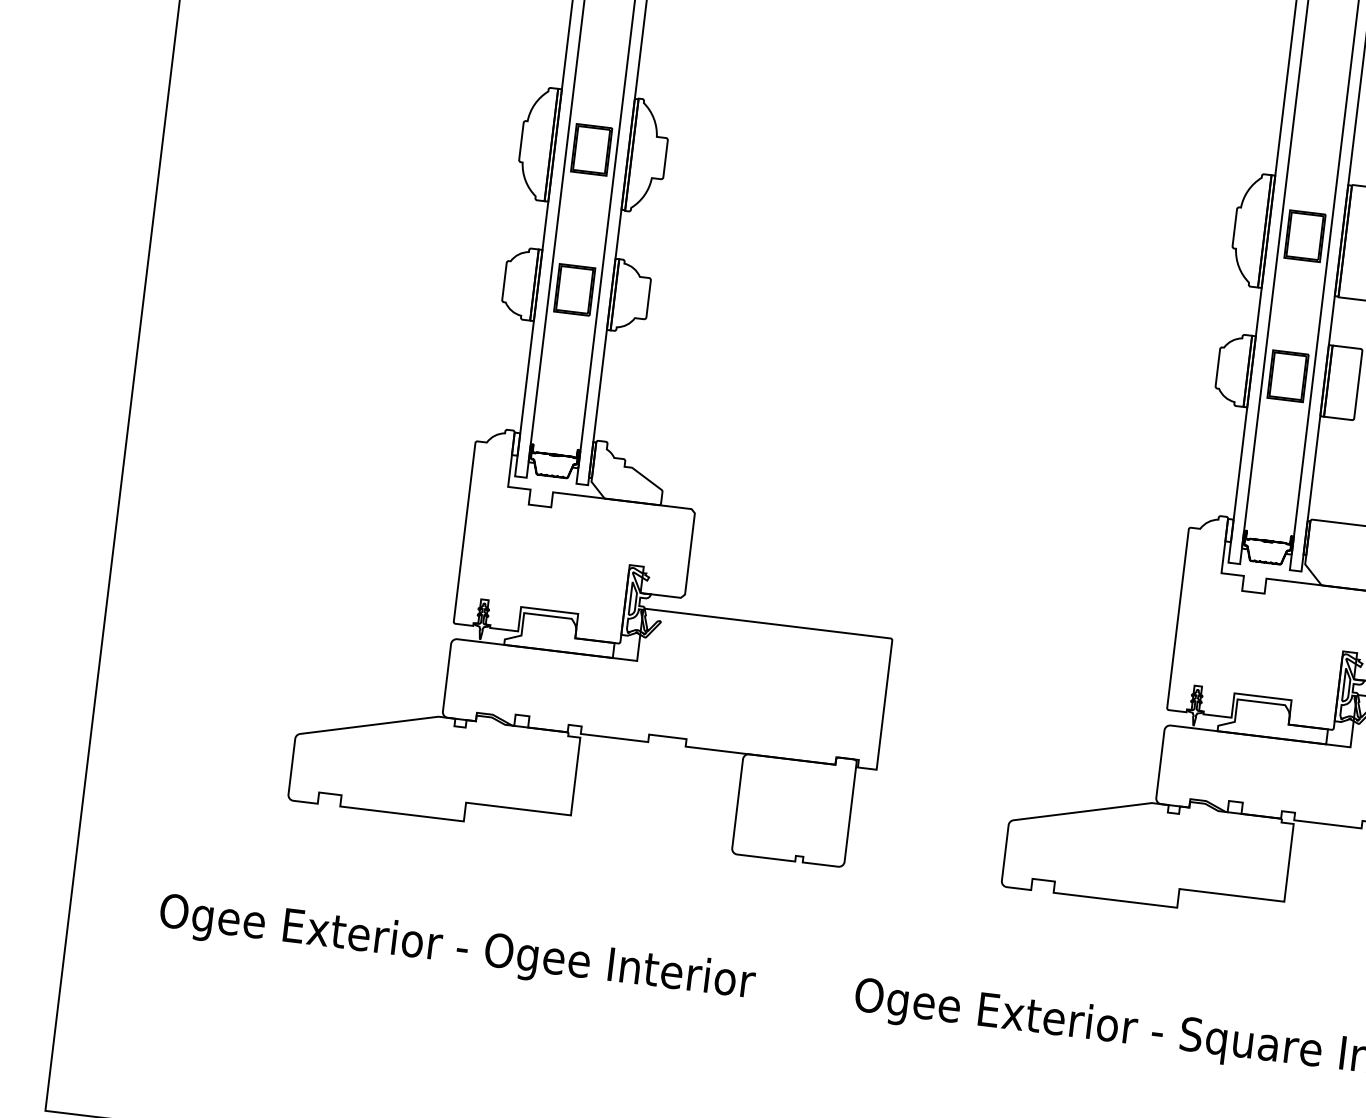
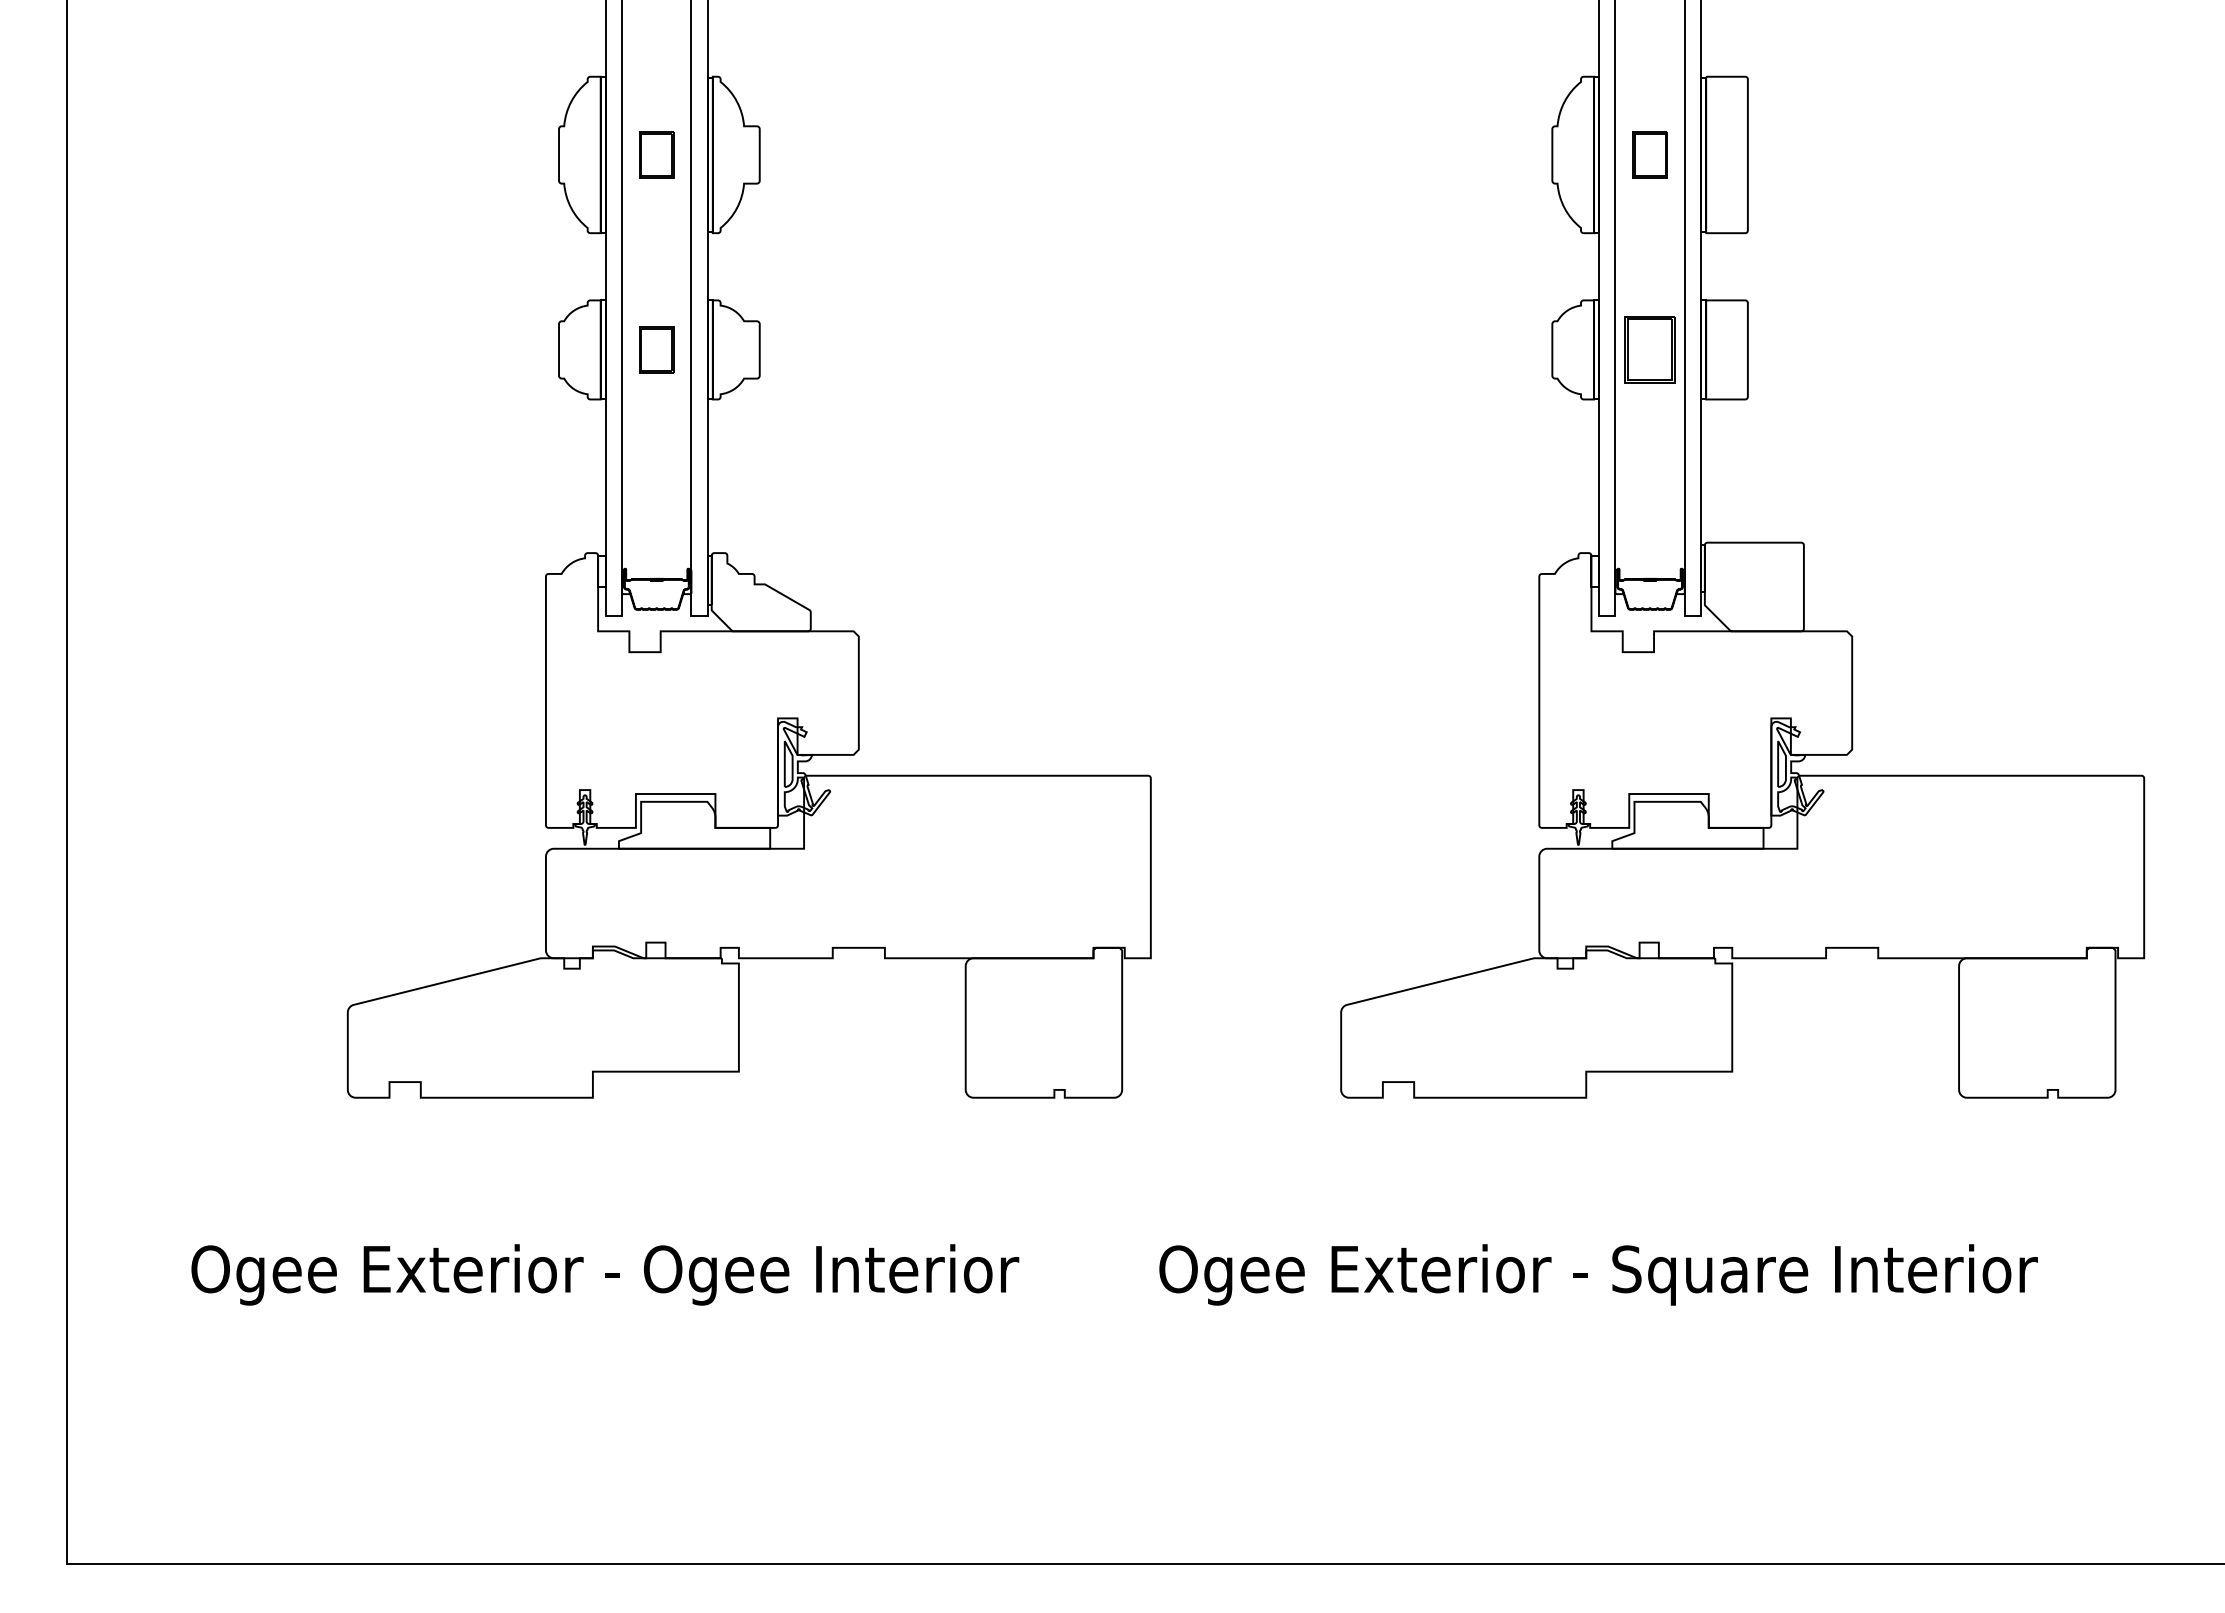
part: (591, 149) -> (656, 154), size x0.7
part: (1304, 235) -> (1649, 154), size x0.7
part: (574, 289) -> (656, 349), size x0.7

